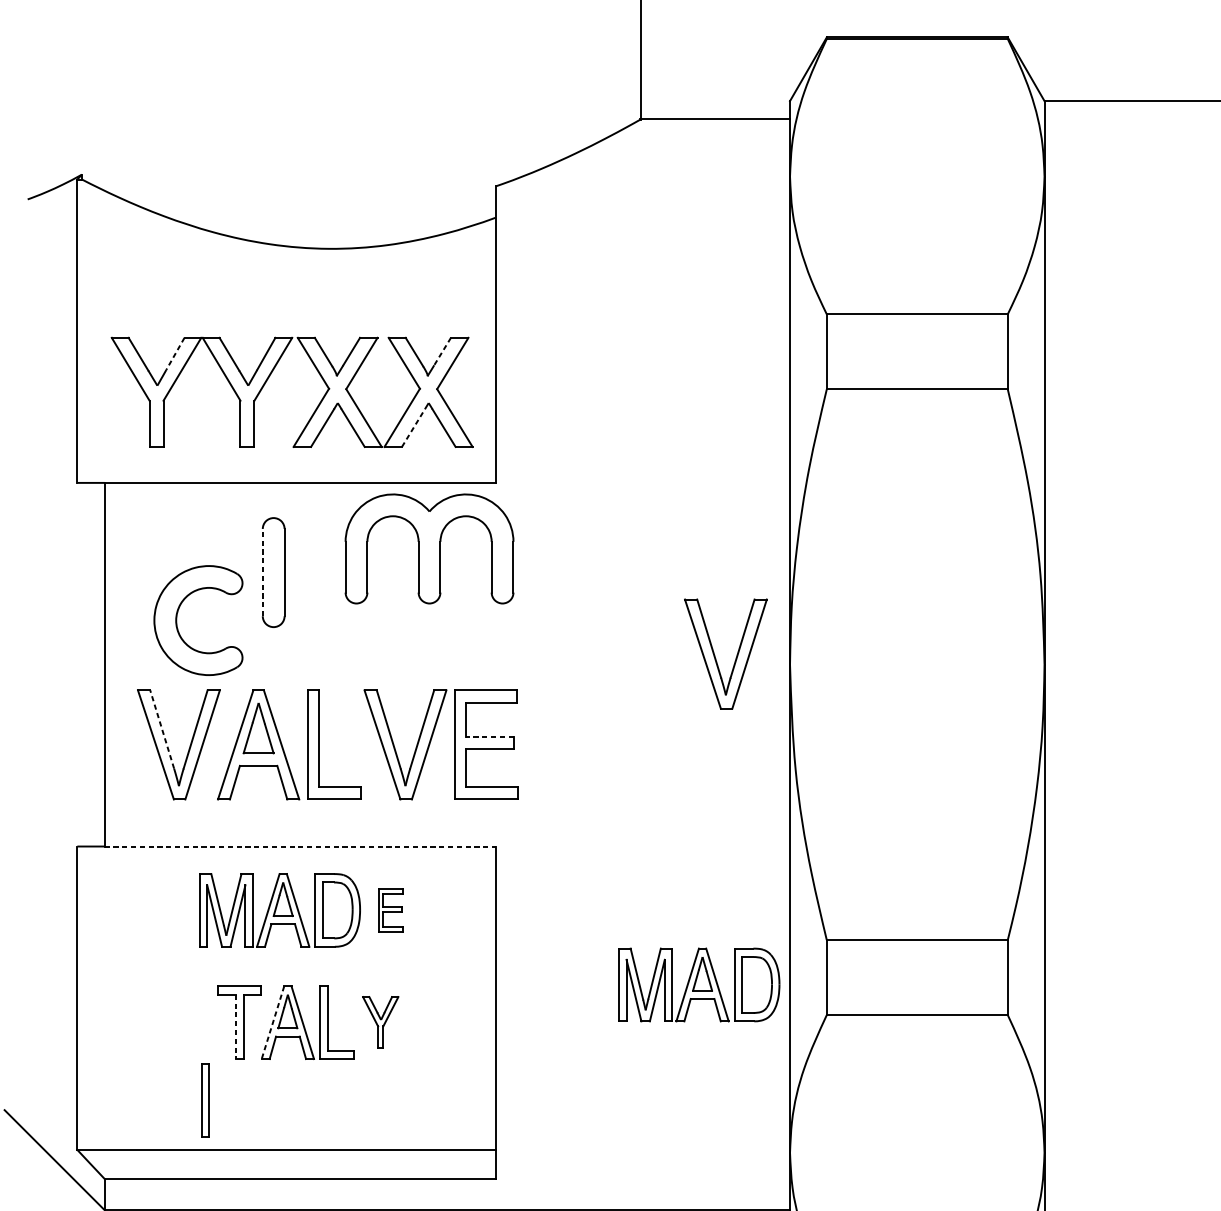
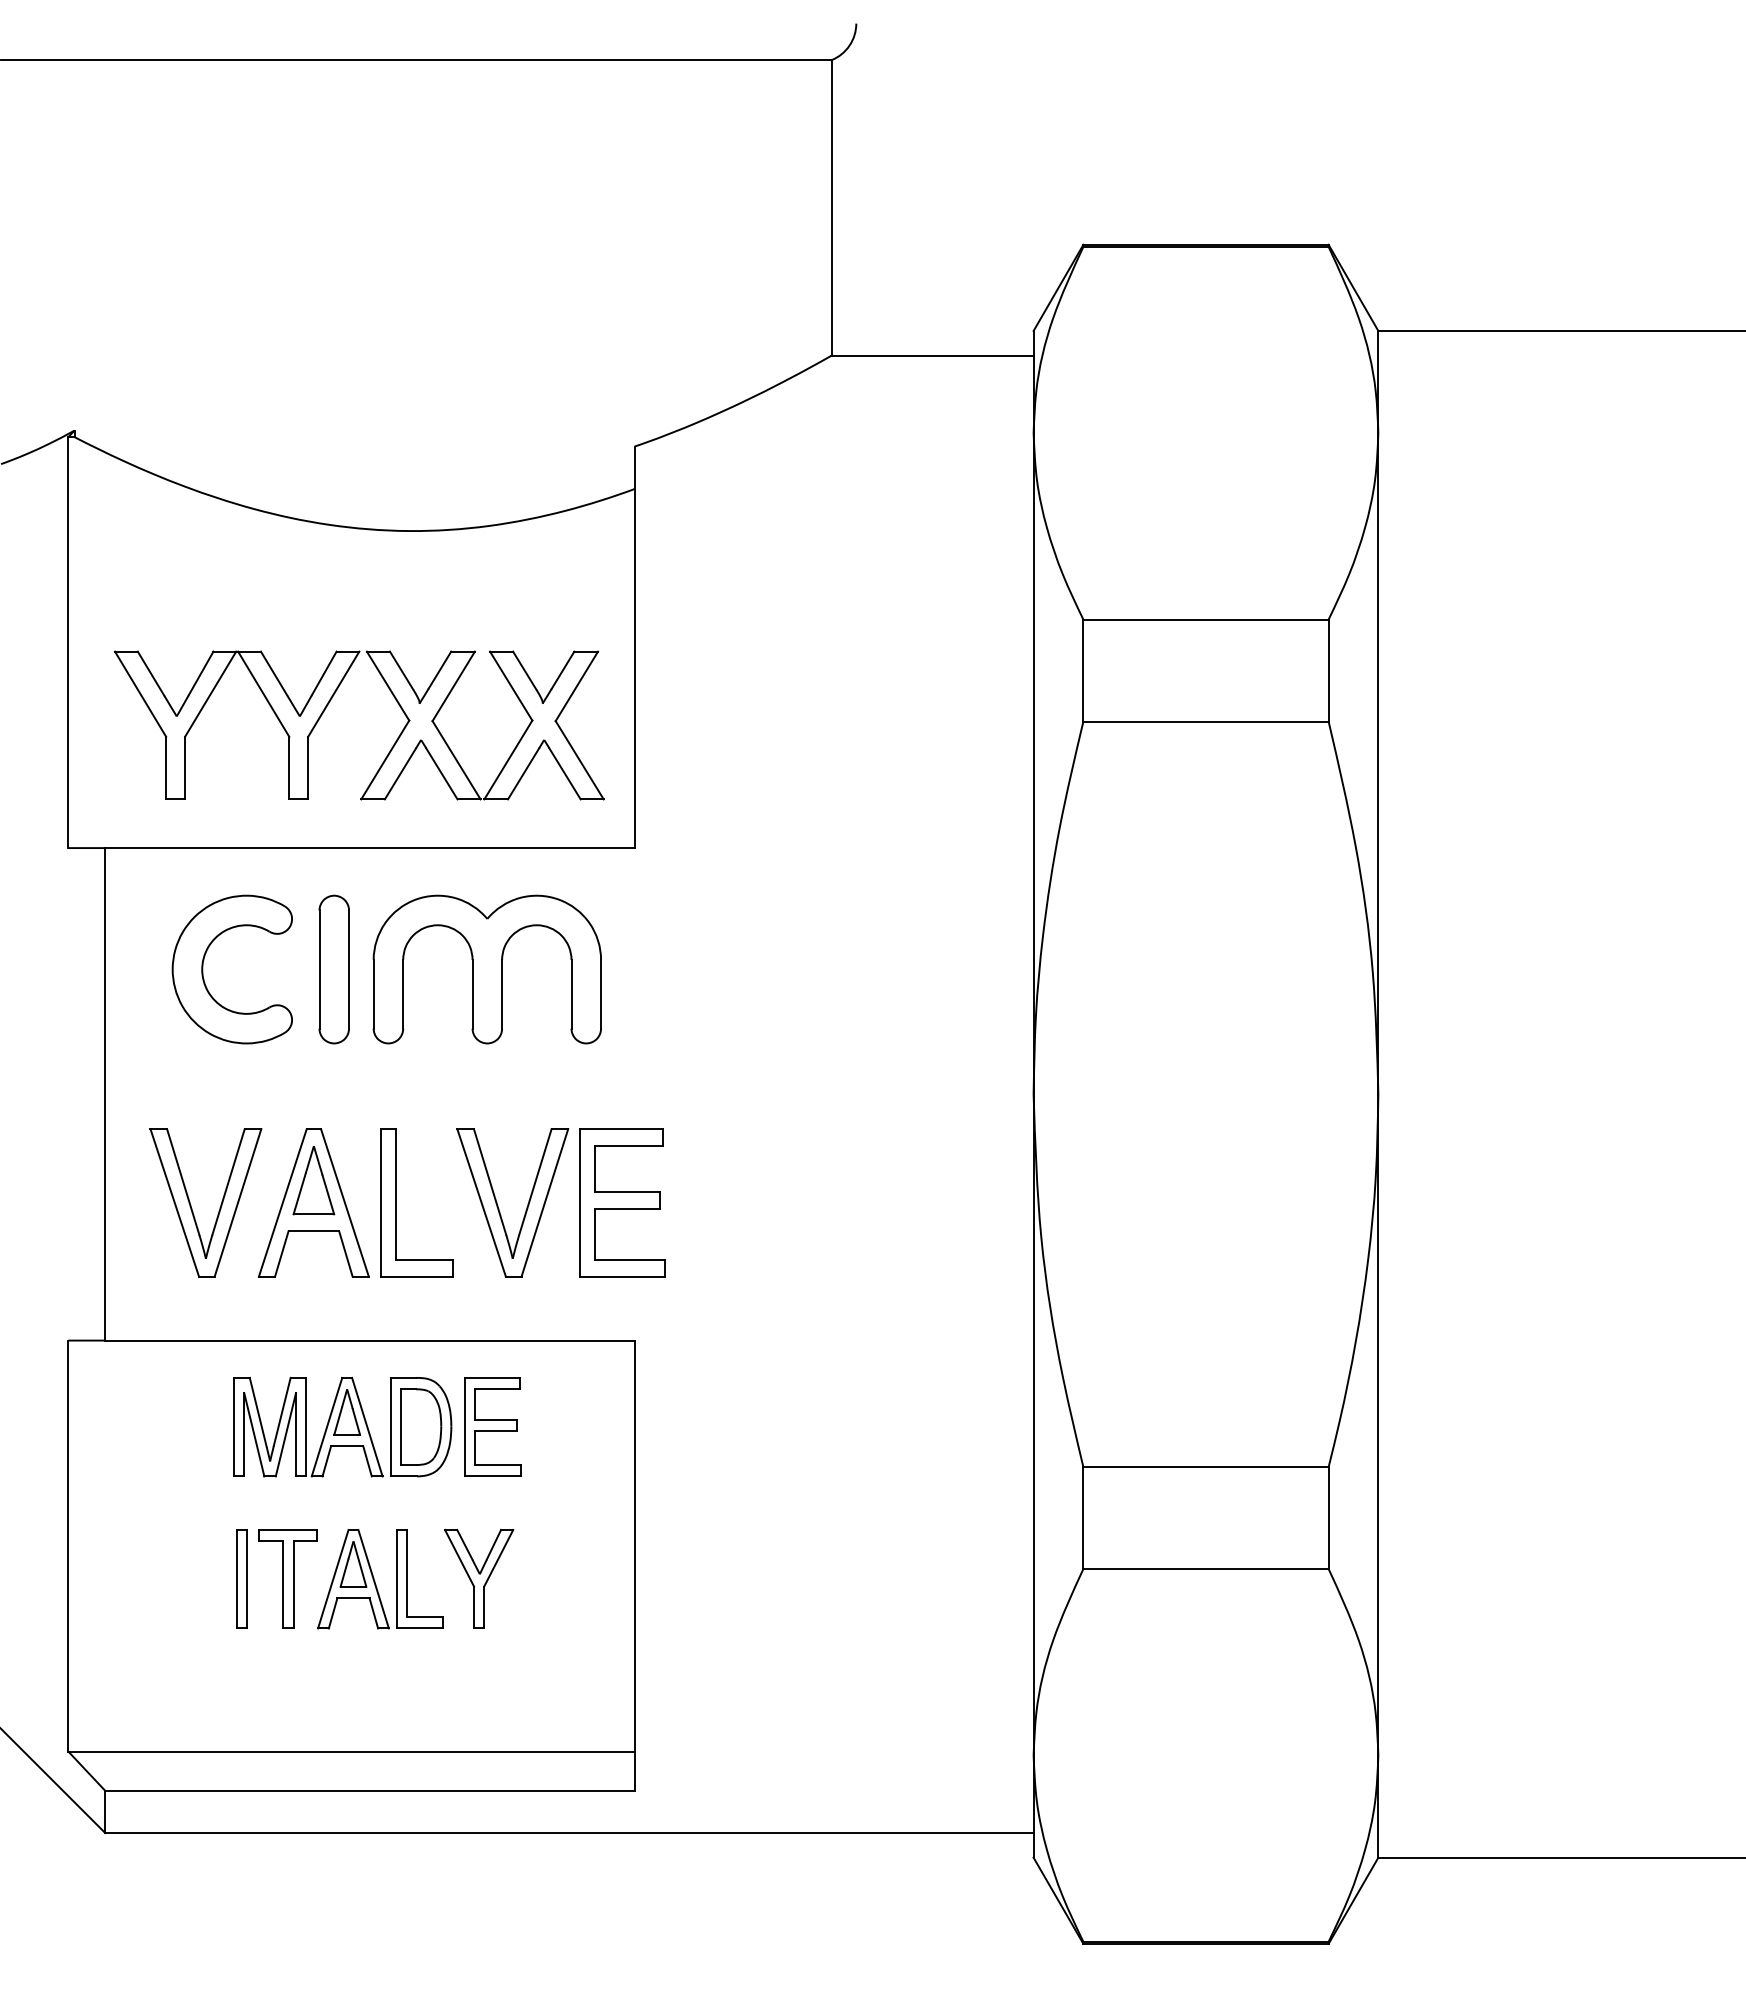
line: (442, 351) -> (563, 670), dashed -> solid
line: (175, 354) -> (201, 673), dashed -> solid
line: (413, 427) -> (523, 773), dashed -> solid
part: (428, 548) -> (486, 969), moved
line: (262, 572) -> (319, 969), dashed -> solid
part: (177, 620) -> (203, 969), moved
part: (715, 655) -> (932, 1082), removed
line: (162, 729) -> (183, 1181), dashed -> solid
line: (489, 736) -> (626, 1191), dashed -> solid
line: (299, 846) -> (369, 1340), dashed -> solid
part: (390, 909) -> (492, 1426), size x1.67
part: (699, 984) -> (910, 1527), removed
line: (273, 1022) -> (333, 1579), dashed -> solid
part: (380, 1022) -> (479, 1578), size x1.43
line: (236, 1026) -> (283, 1584), dashed -> solid
part: (205, 1099) -> (241, 1578), moved

